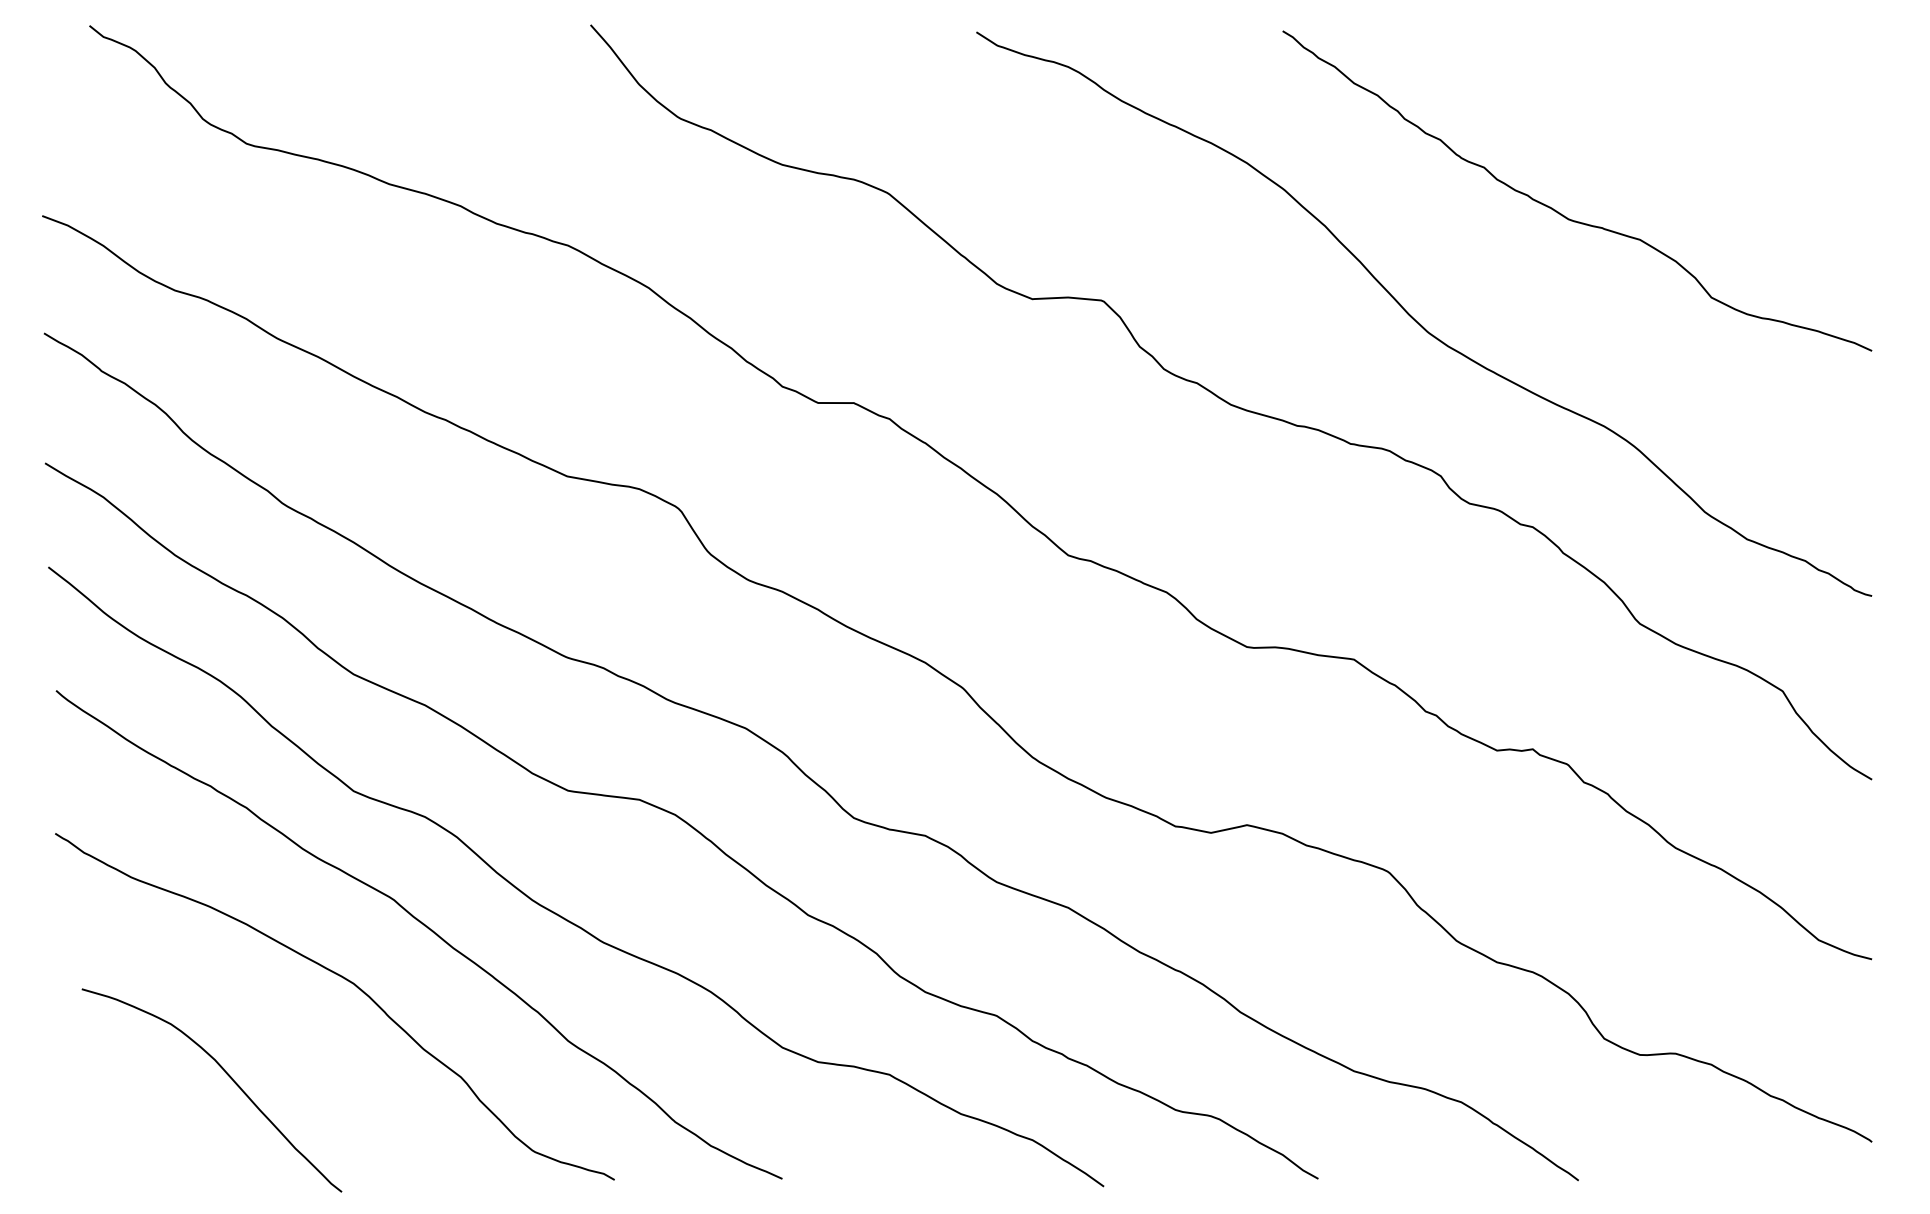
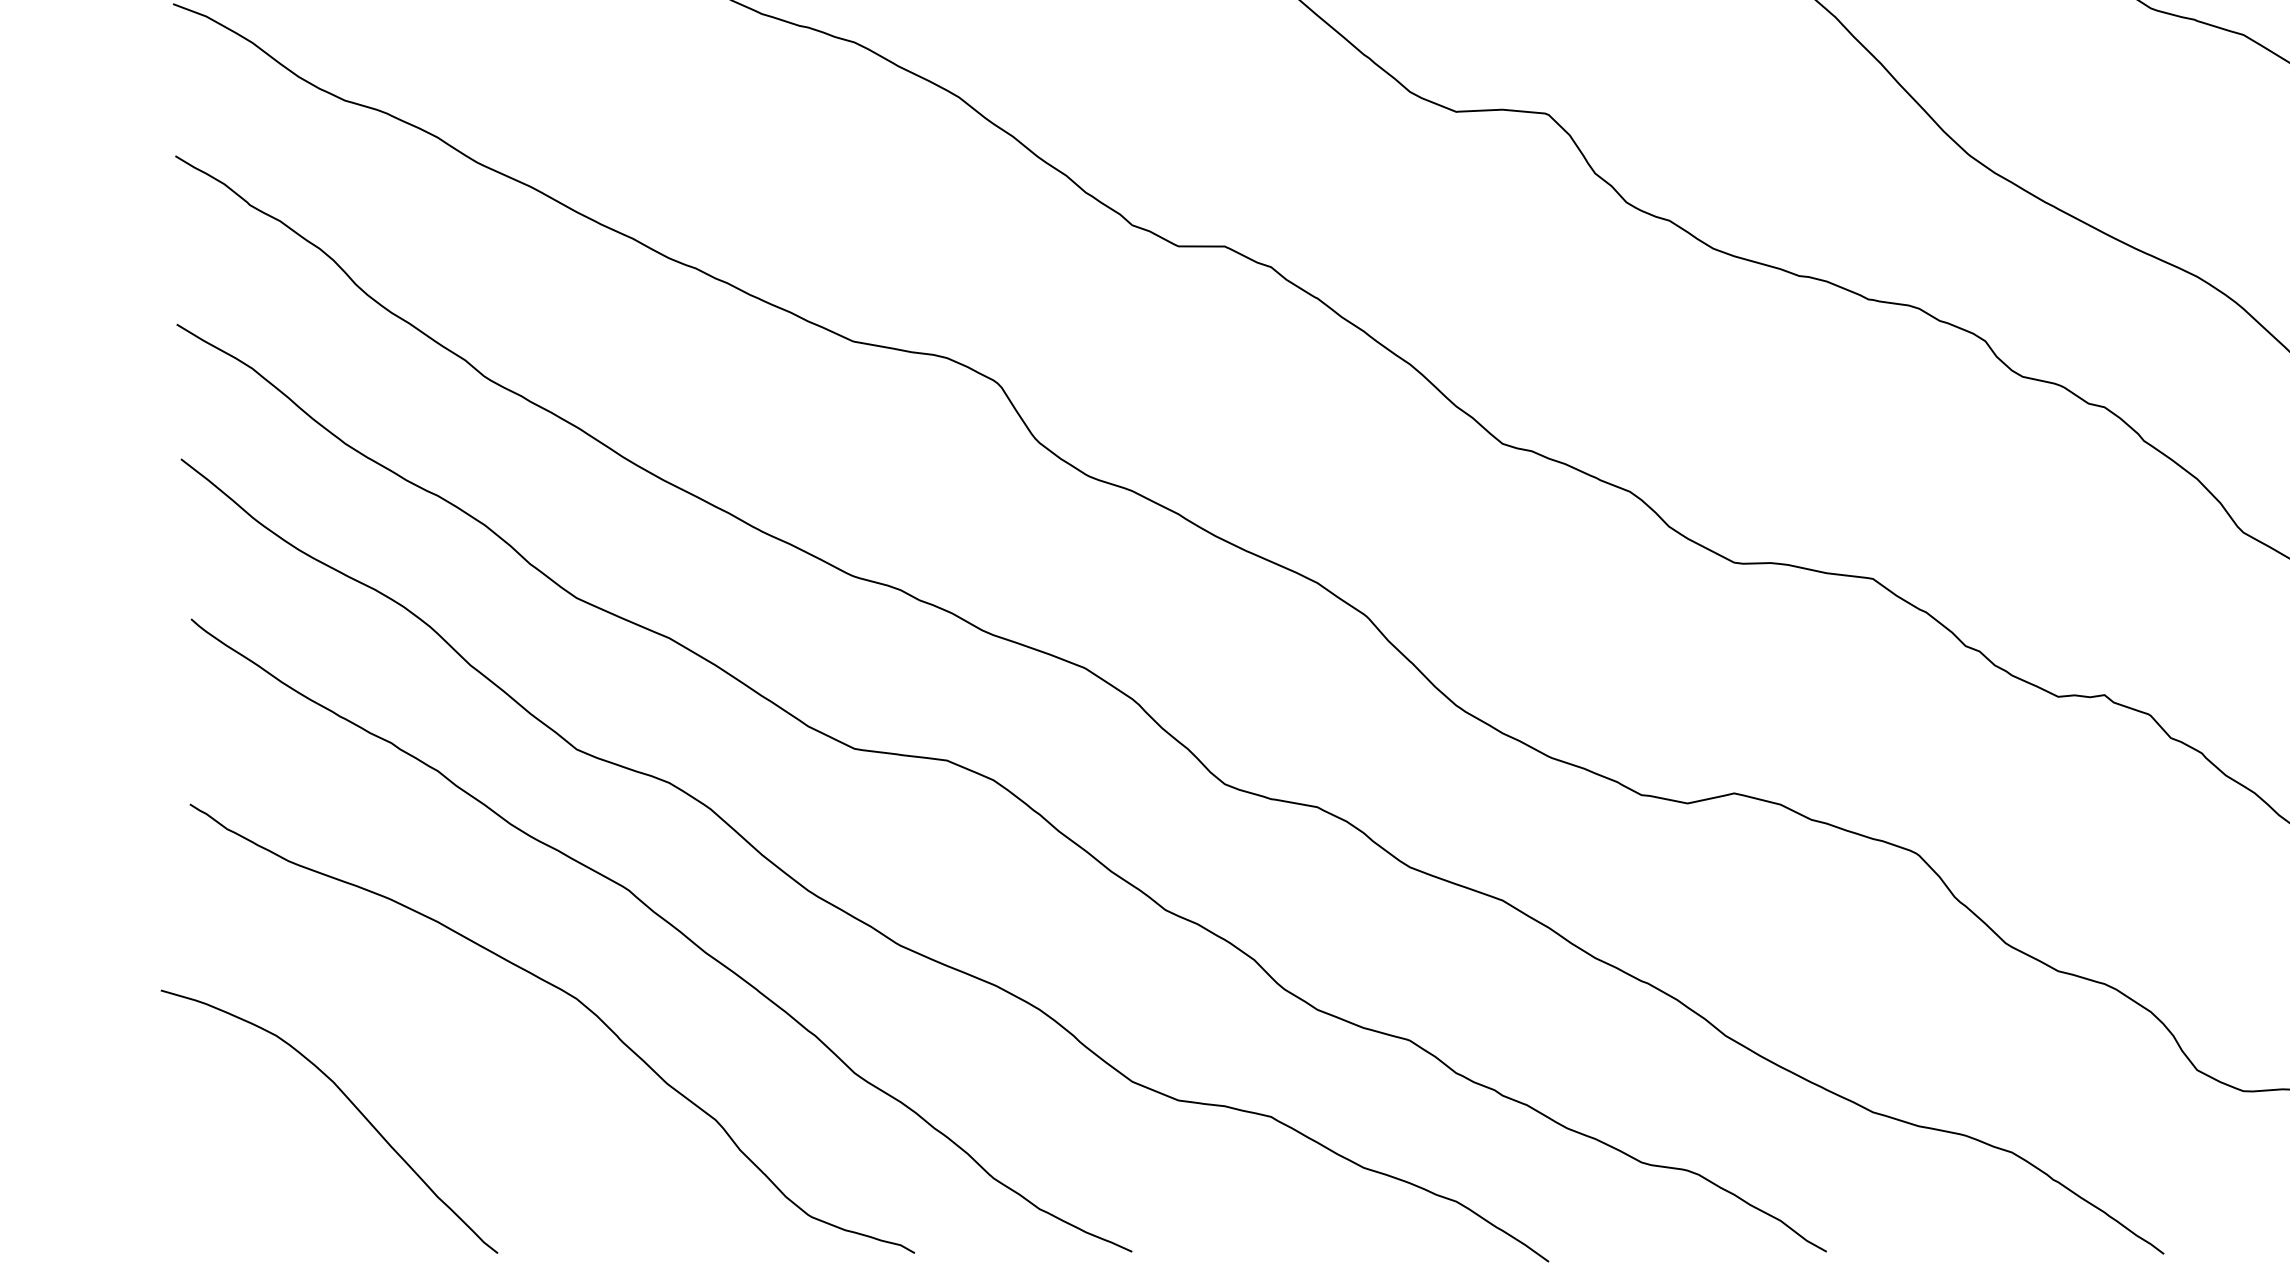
curve: (226, 1074) -> (348, 1100), moved

